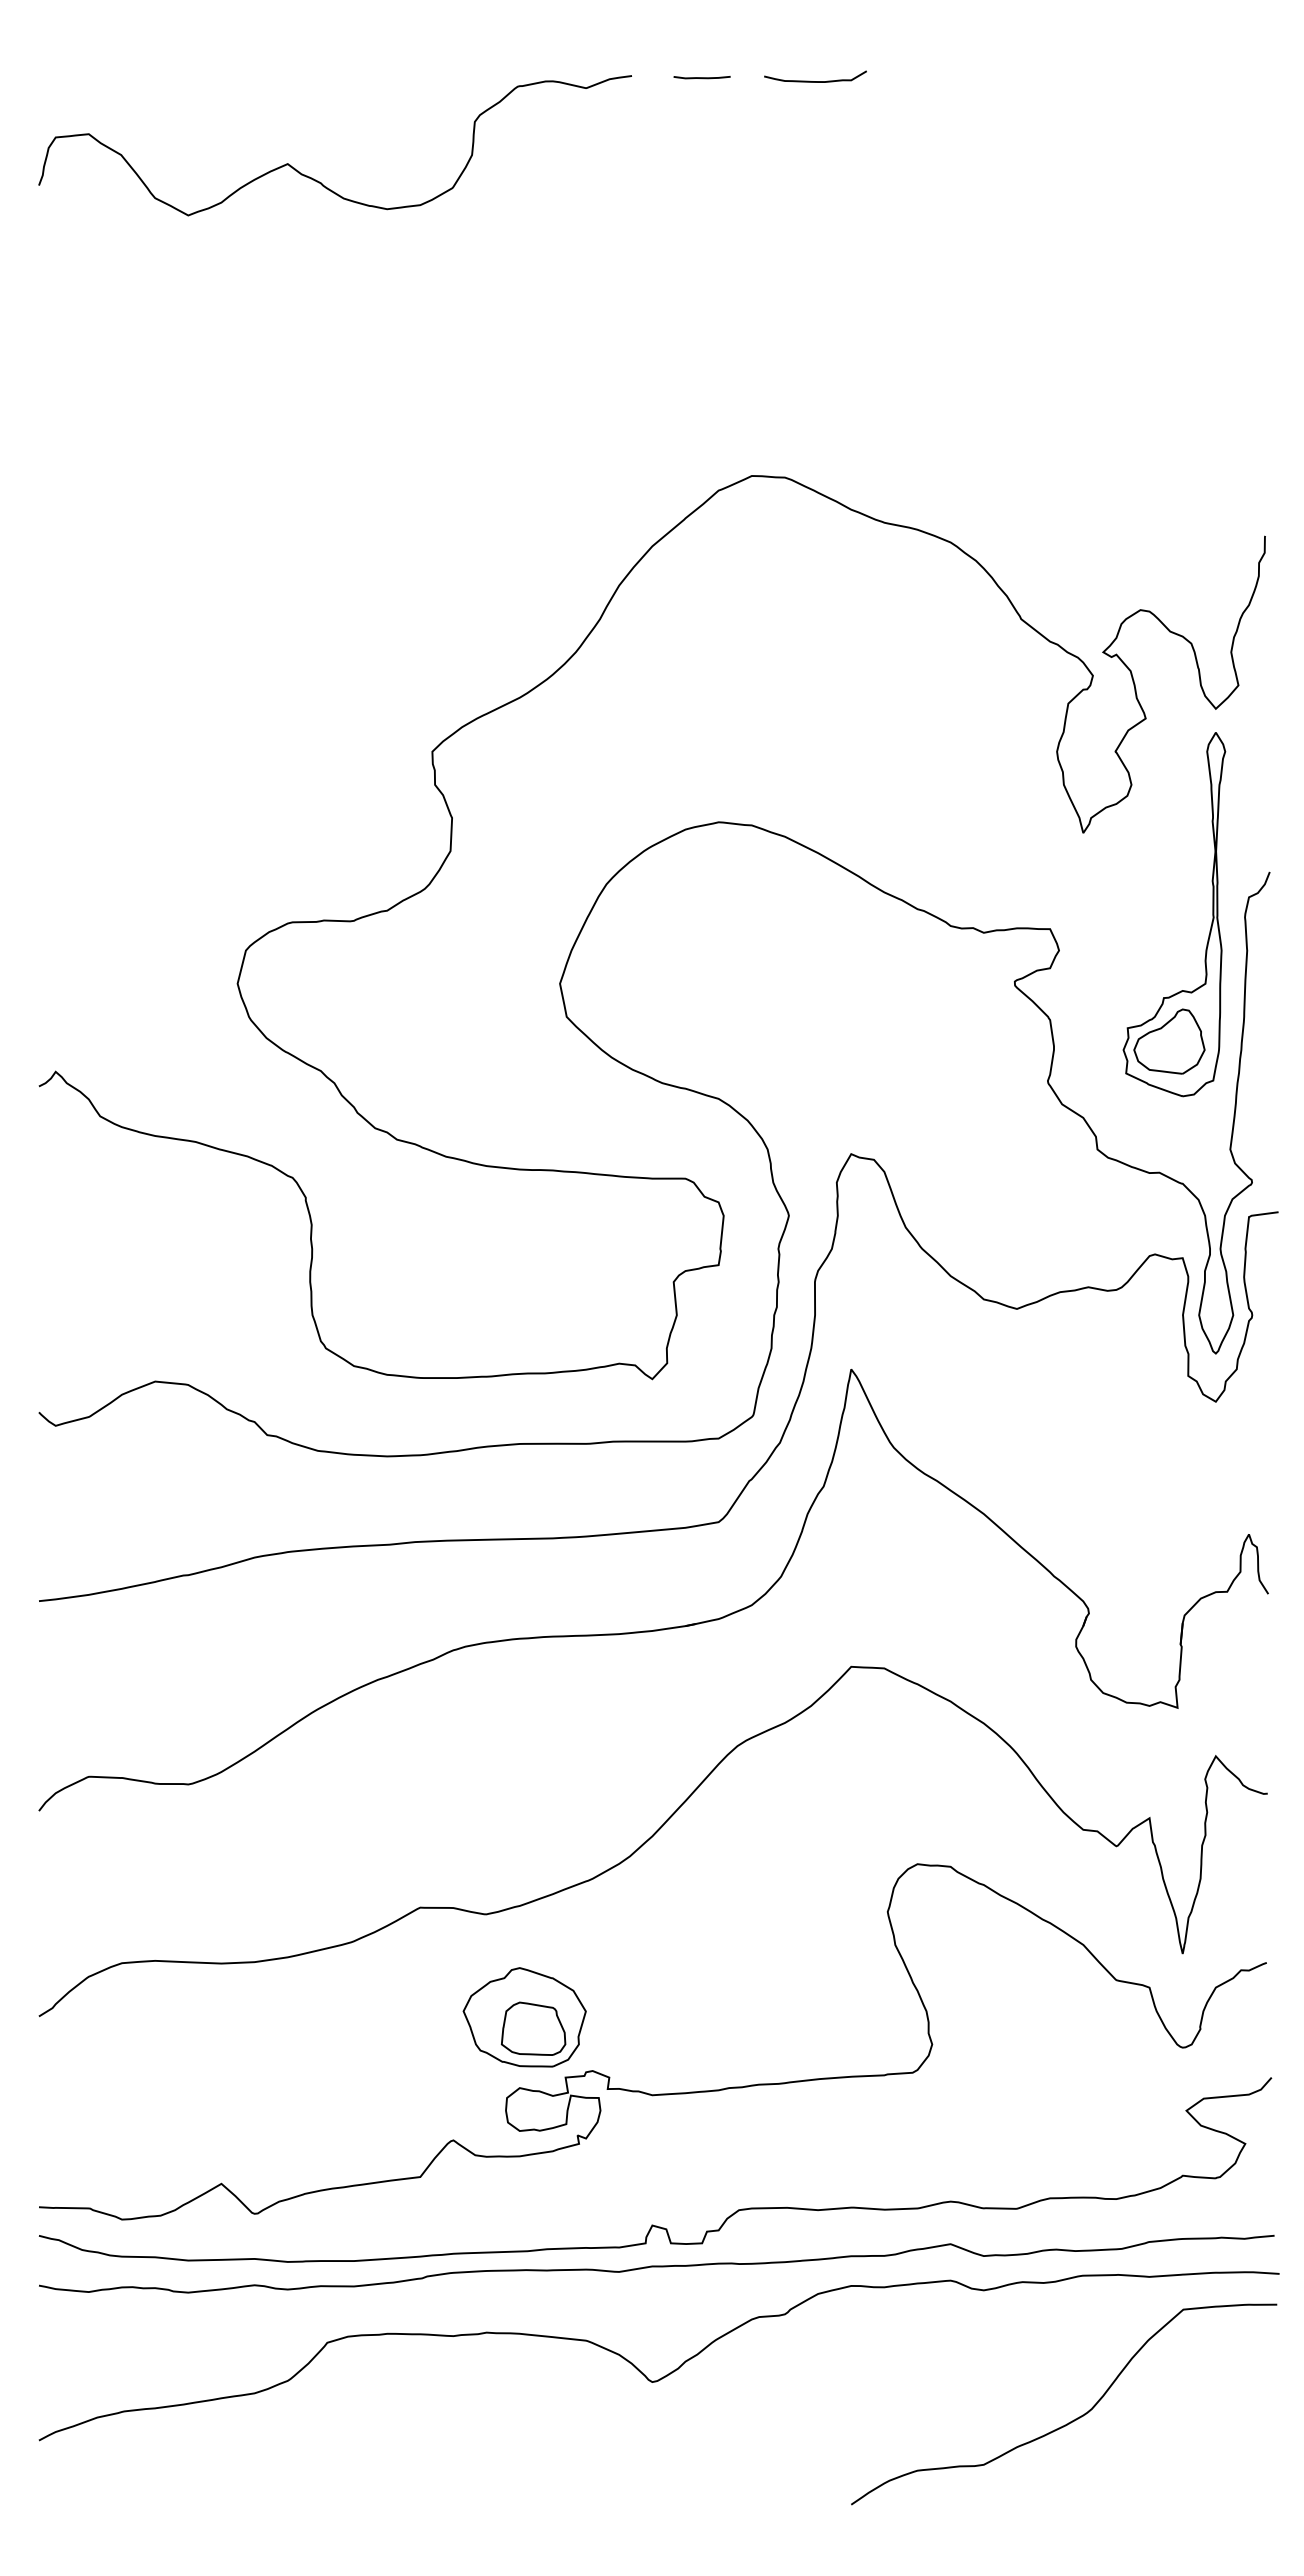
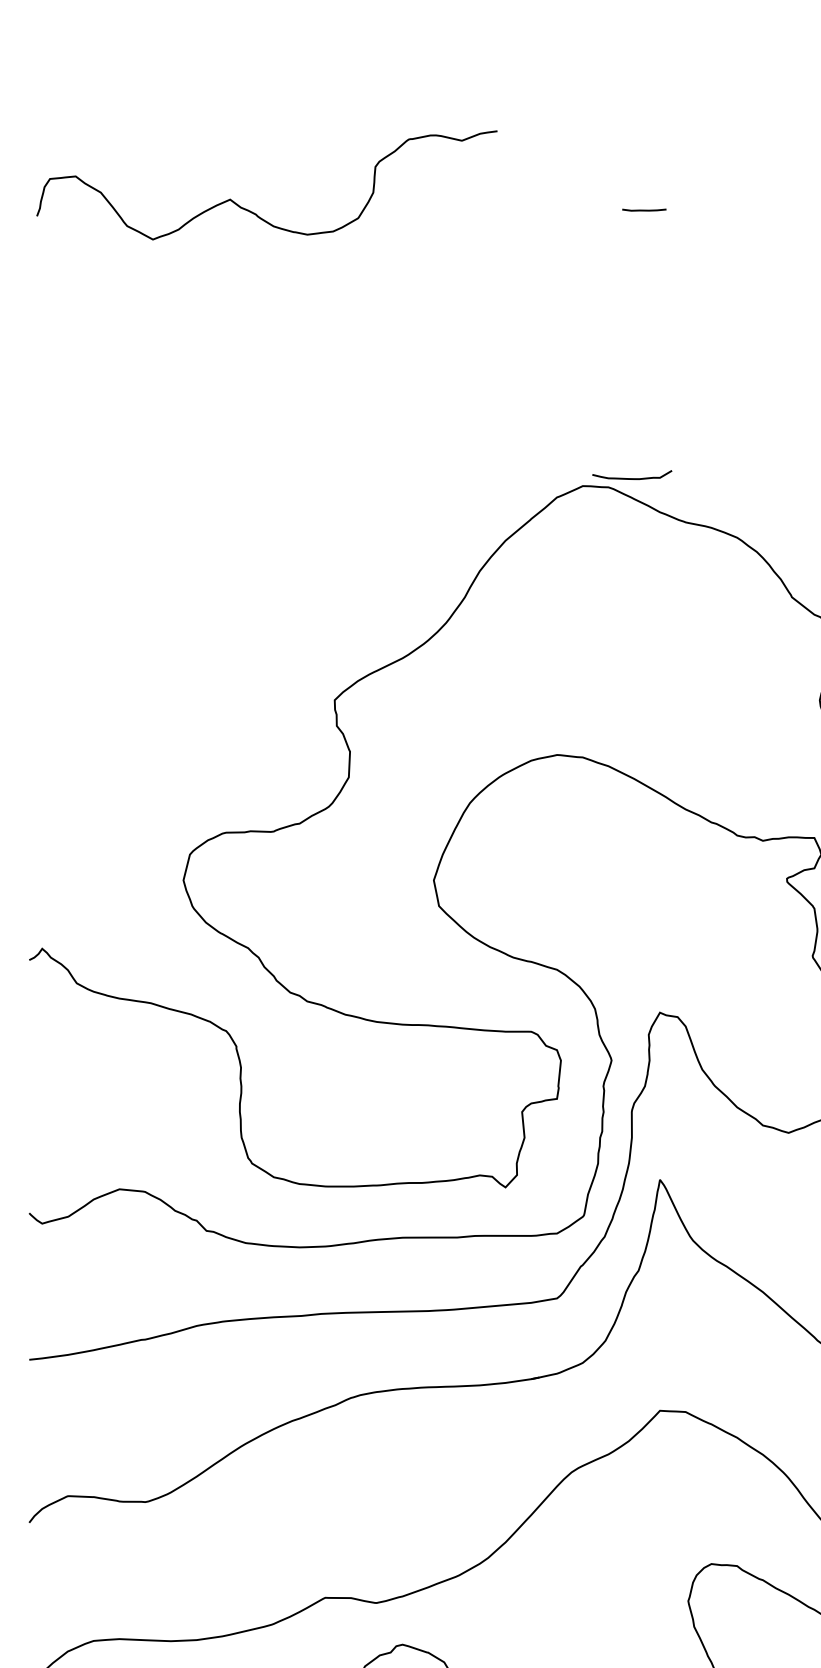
curve: (701, 77) -> (643, 210), moved
curve: (815, 81) -> (632, 478), moved
curve: (317, 180) -> (253, 212), moved

